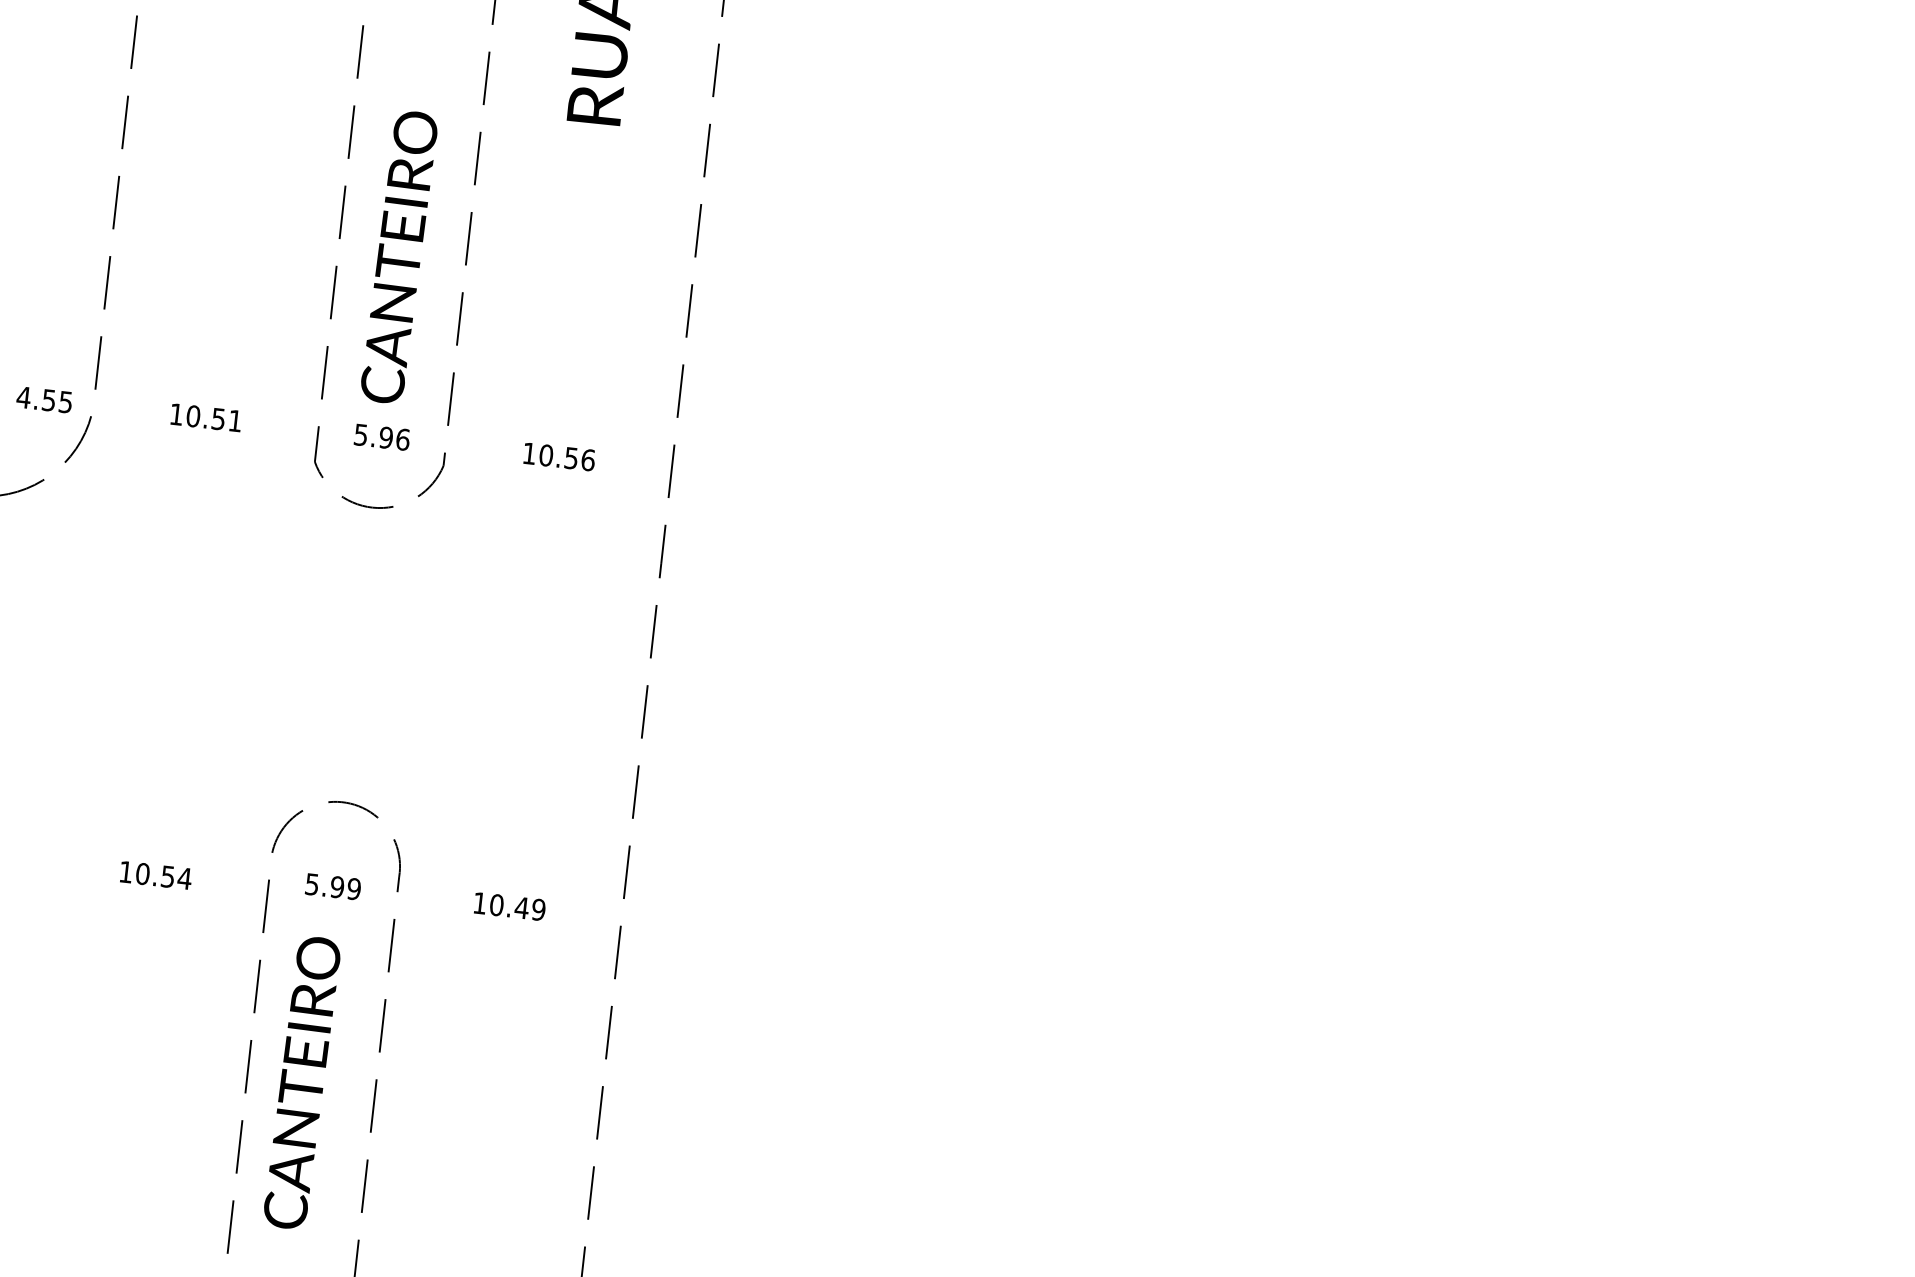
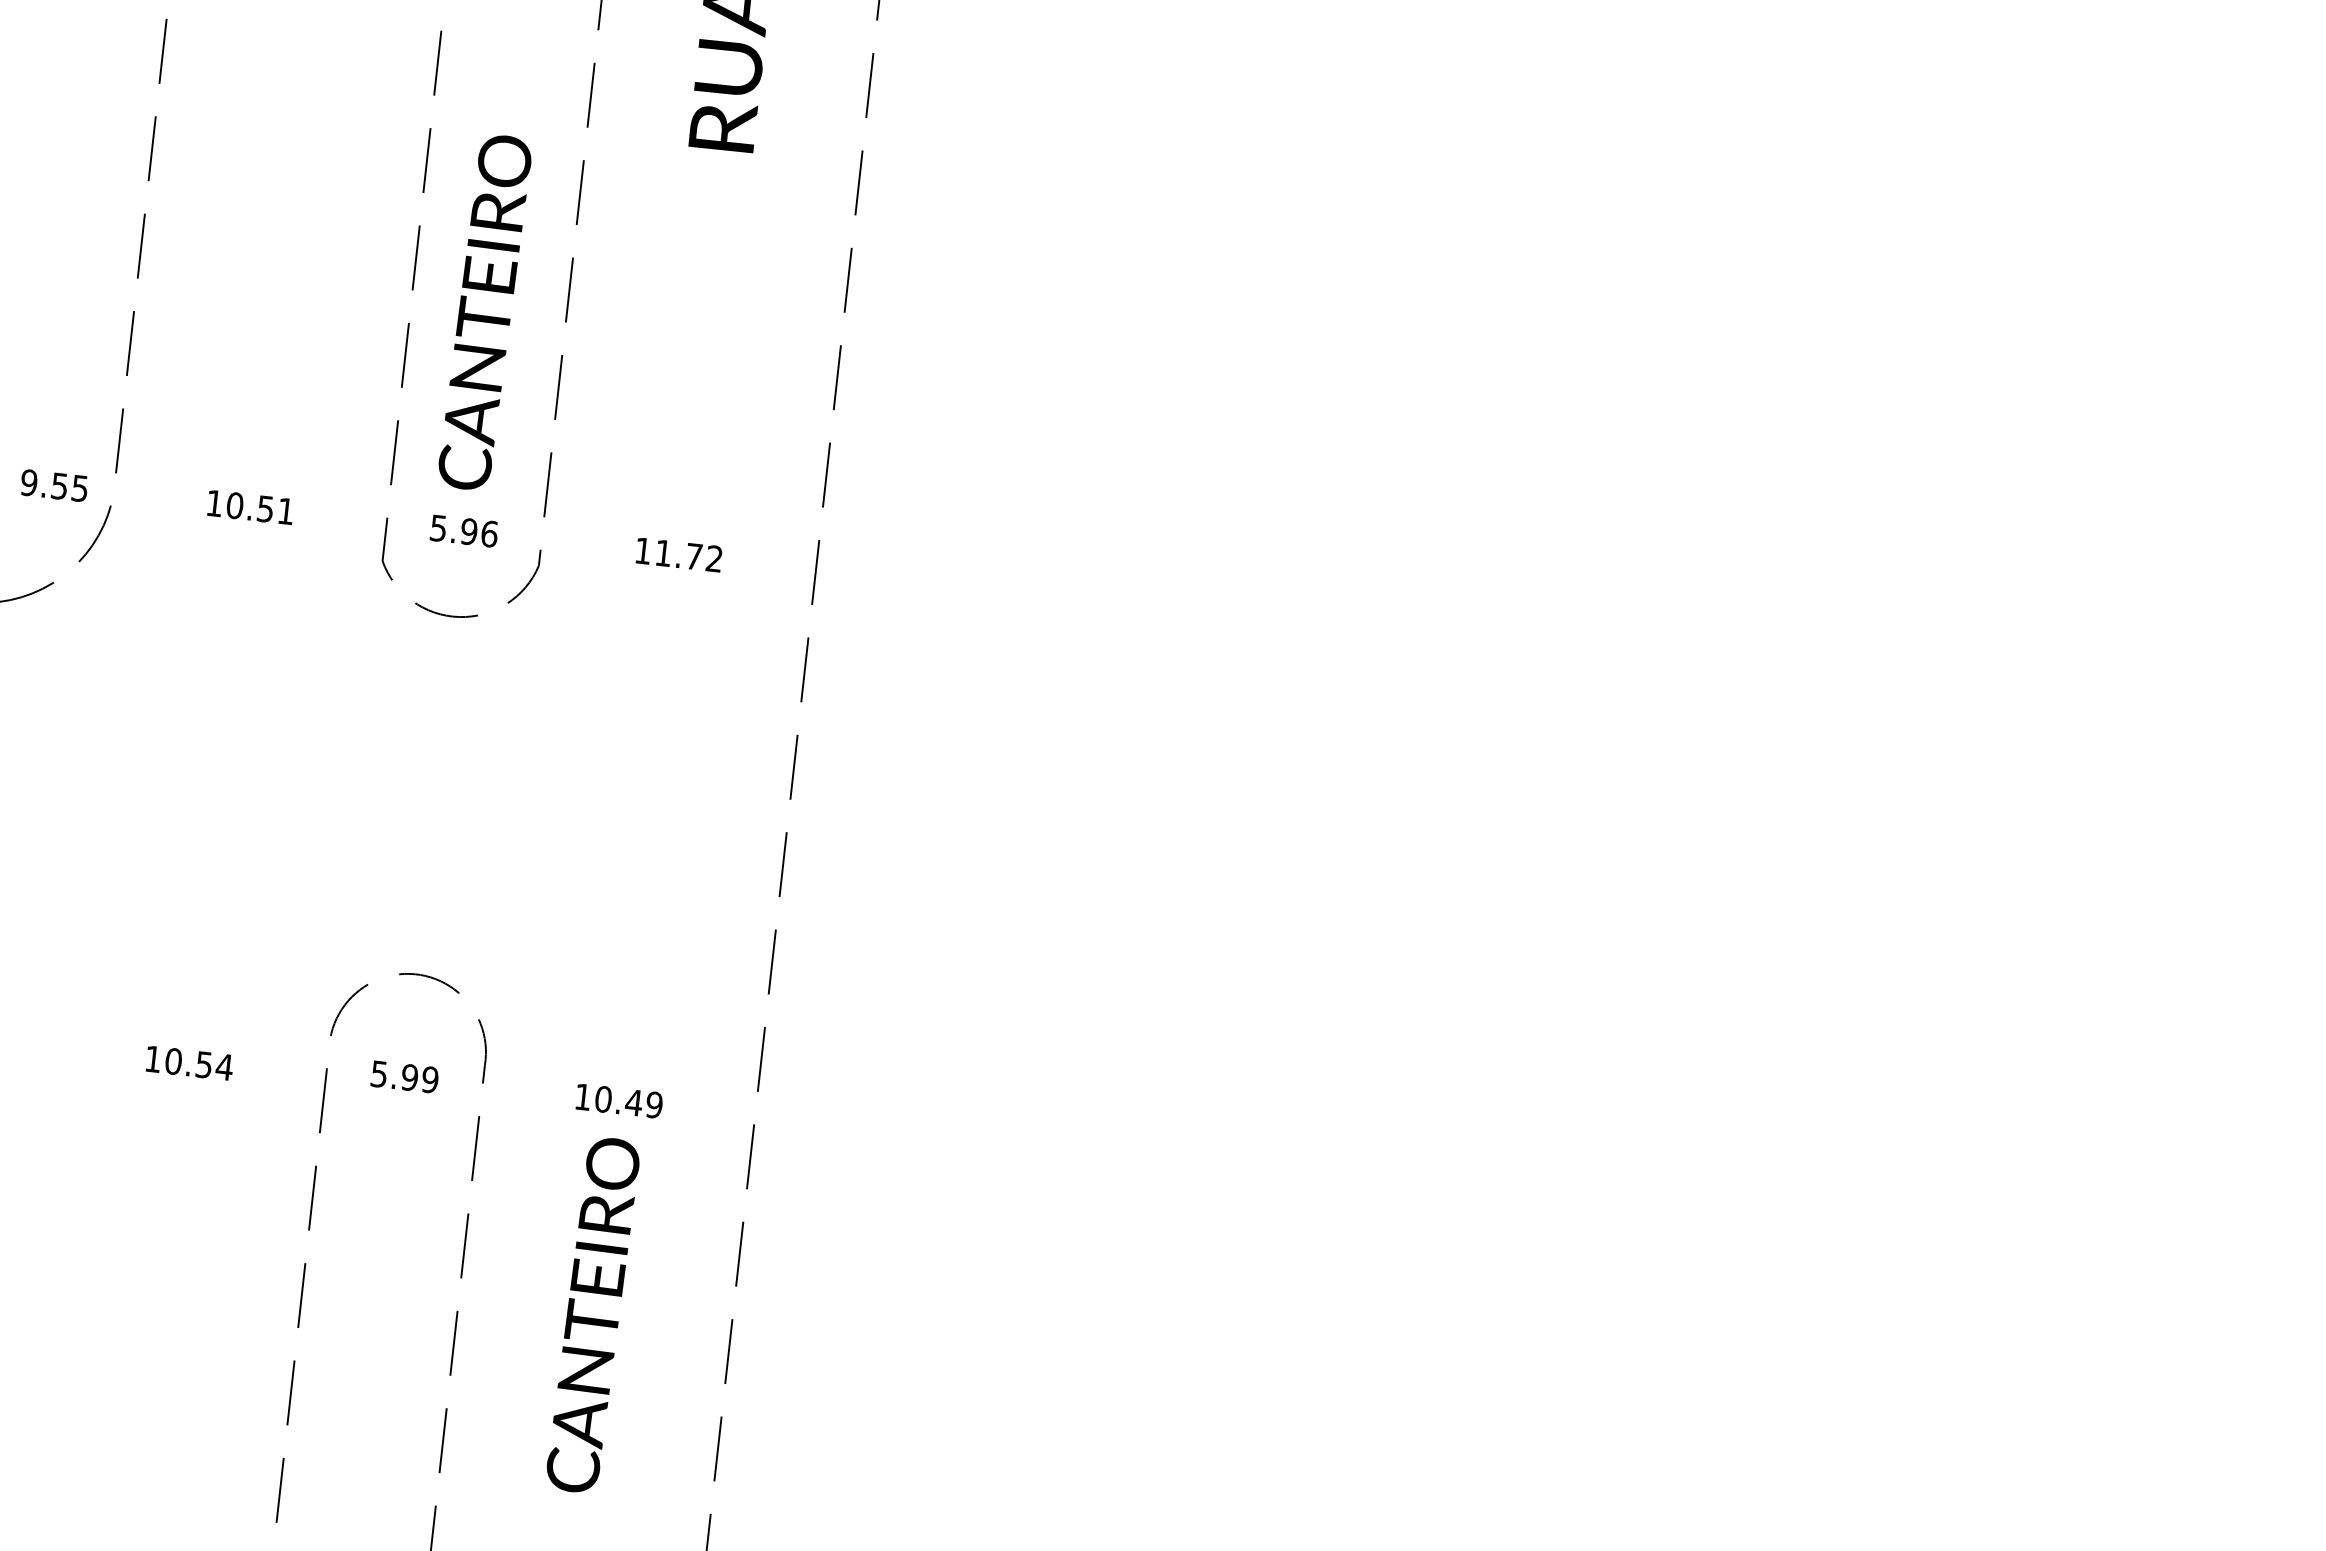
text: (23, 397) -> (28, 482), 4.55 -> 9.55
text: (566, 457) -> (688, 555), 10.56 -> 11.72
text: (301, 1083) -> (592, 1315), moved

